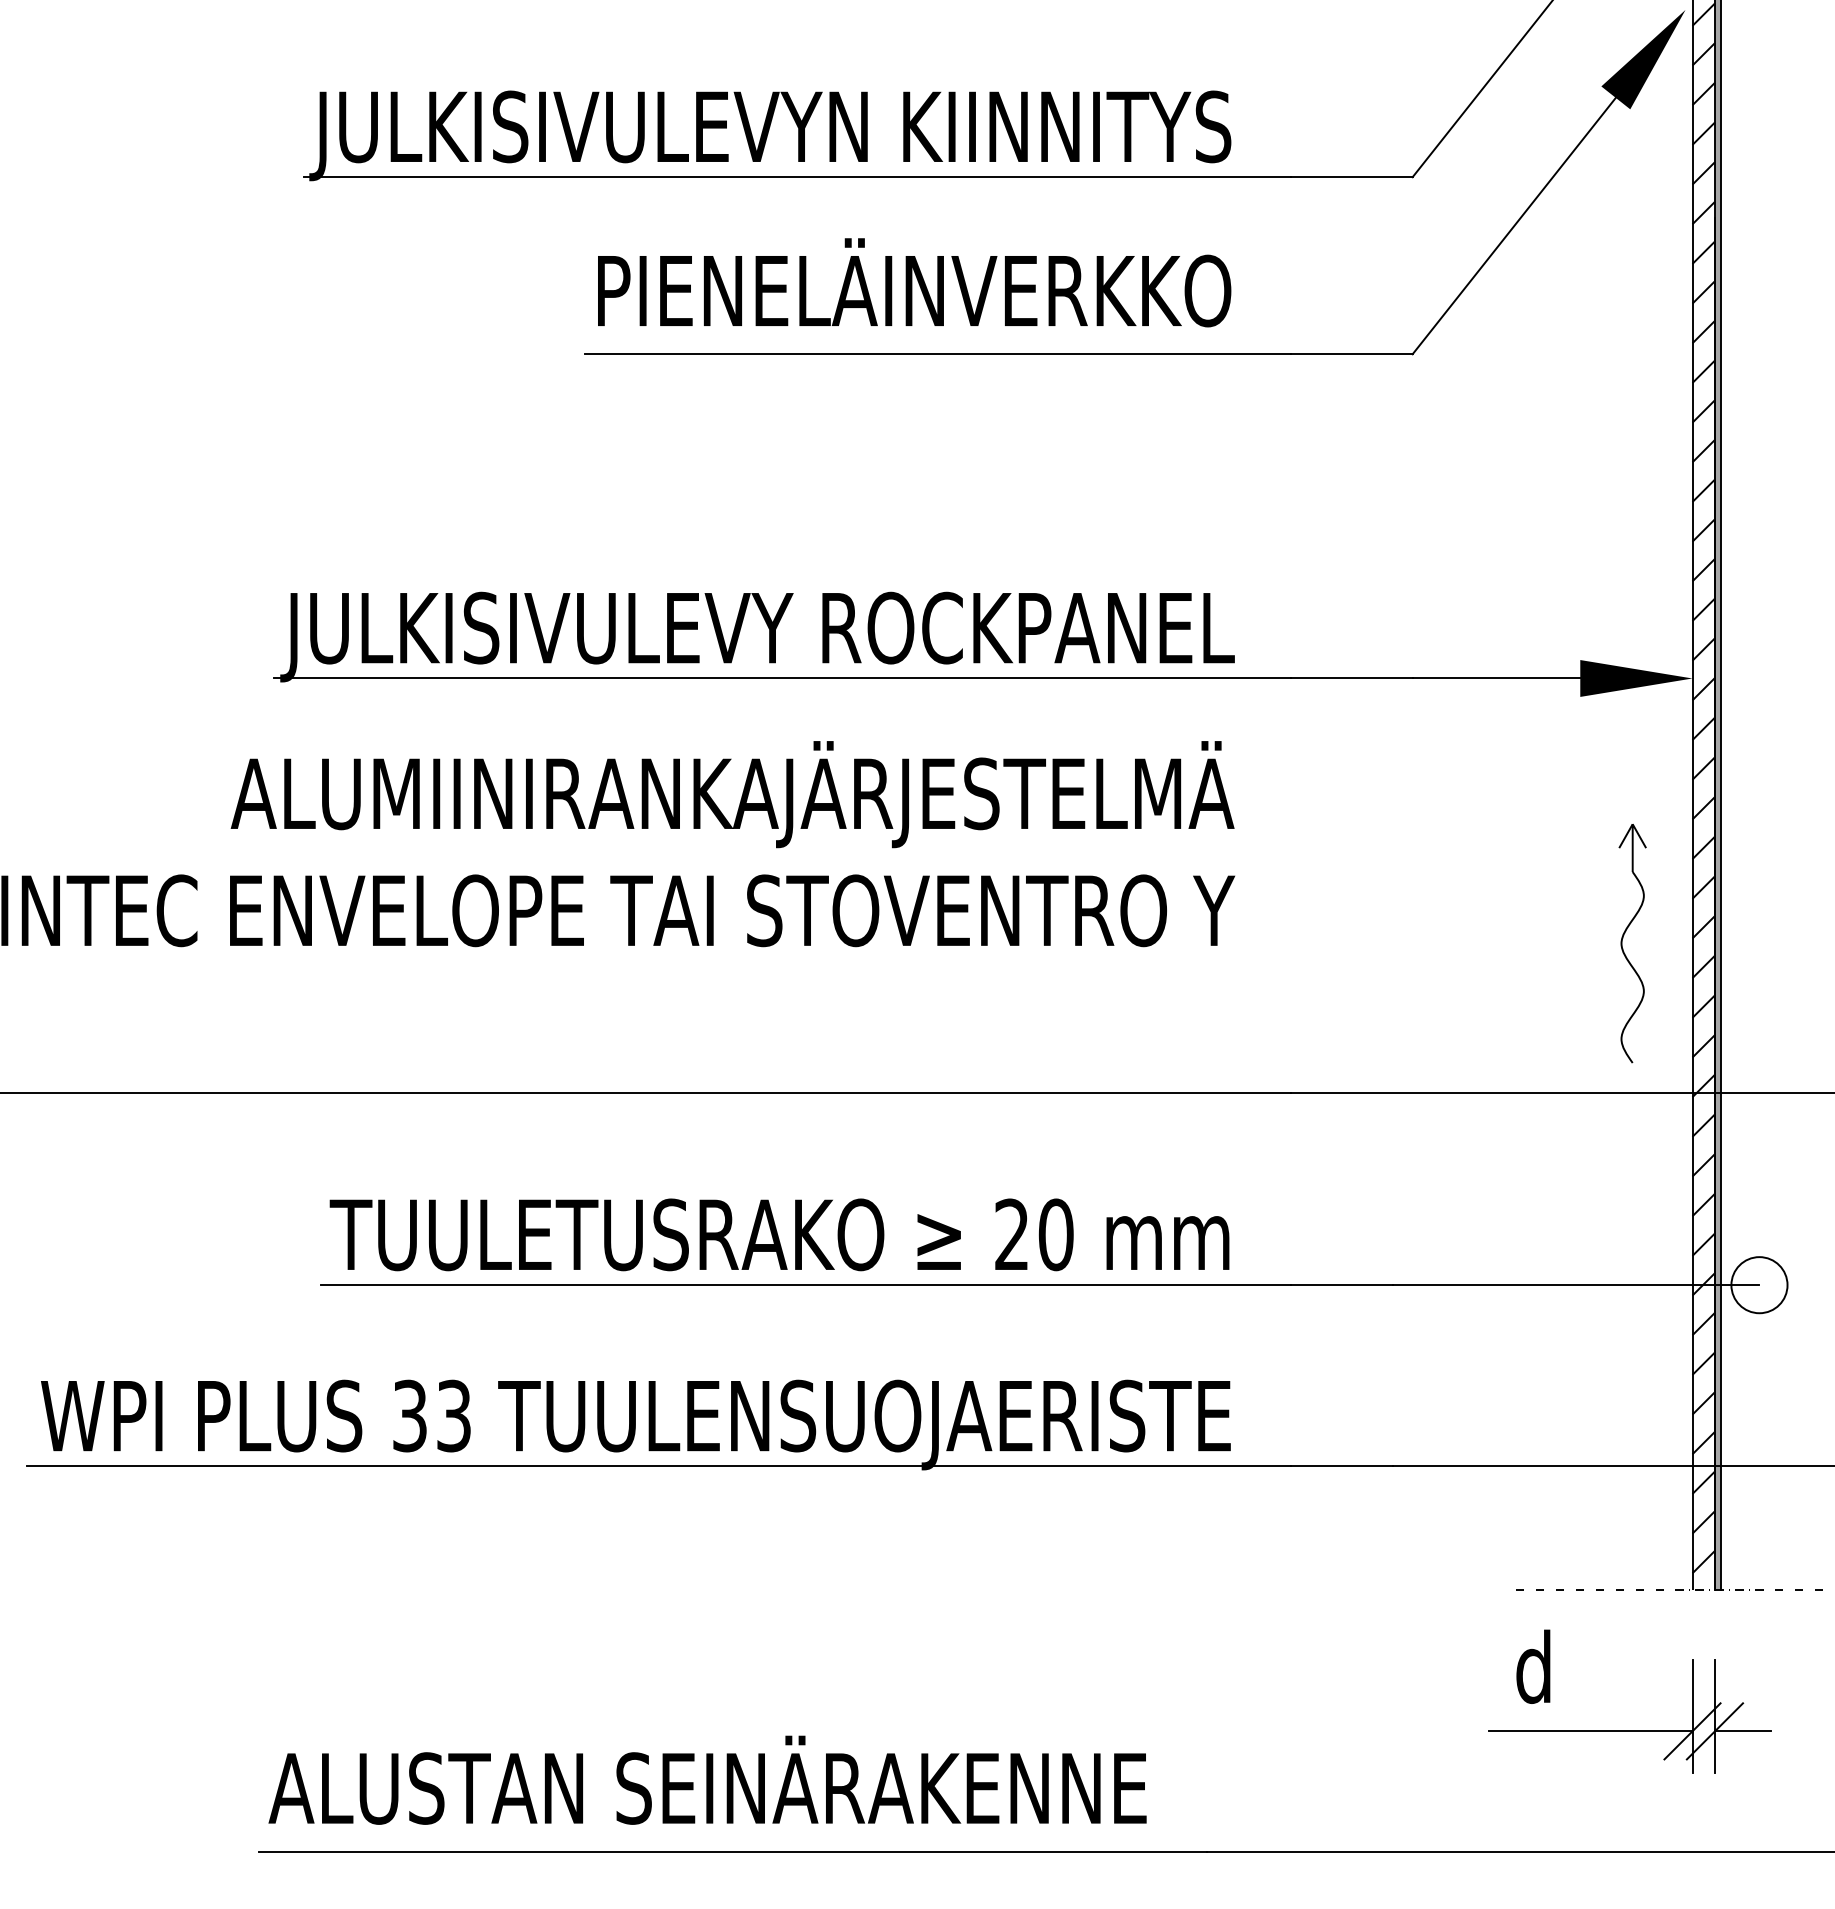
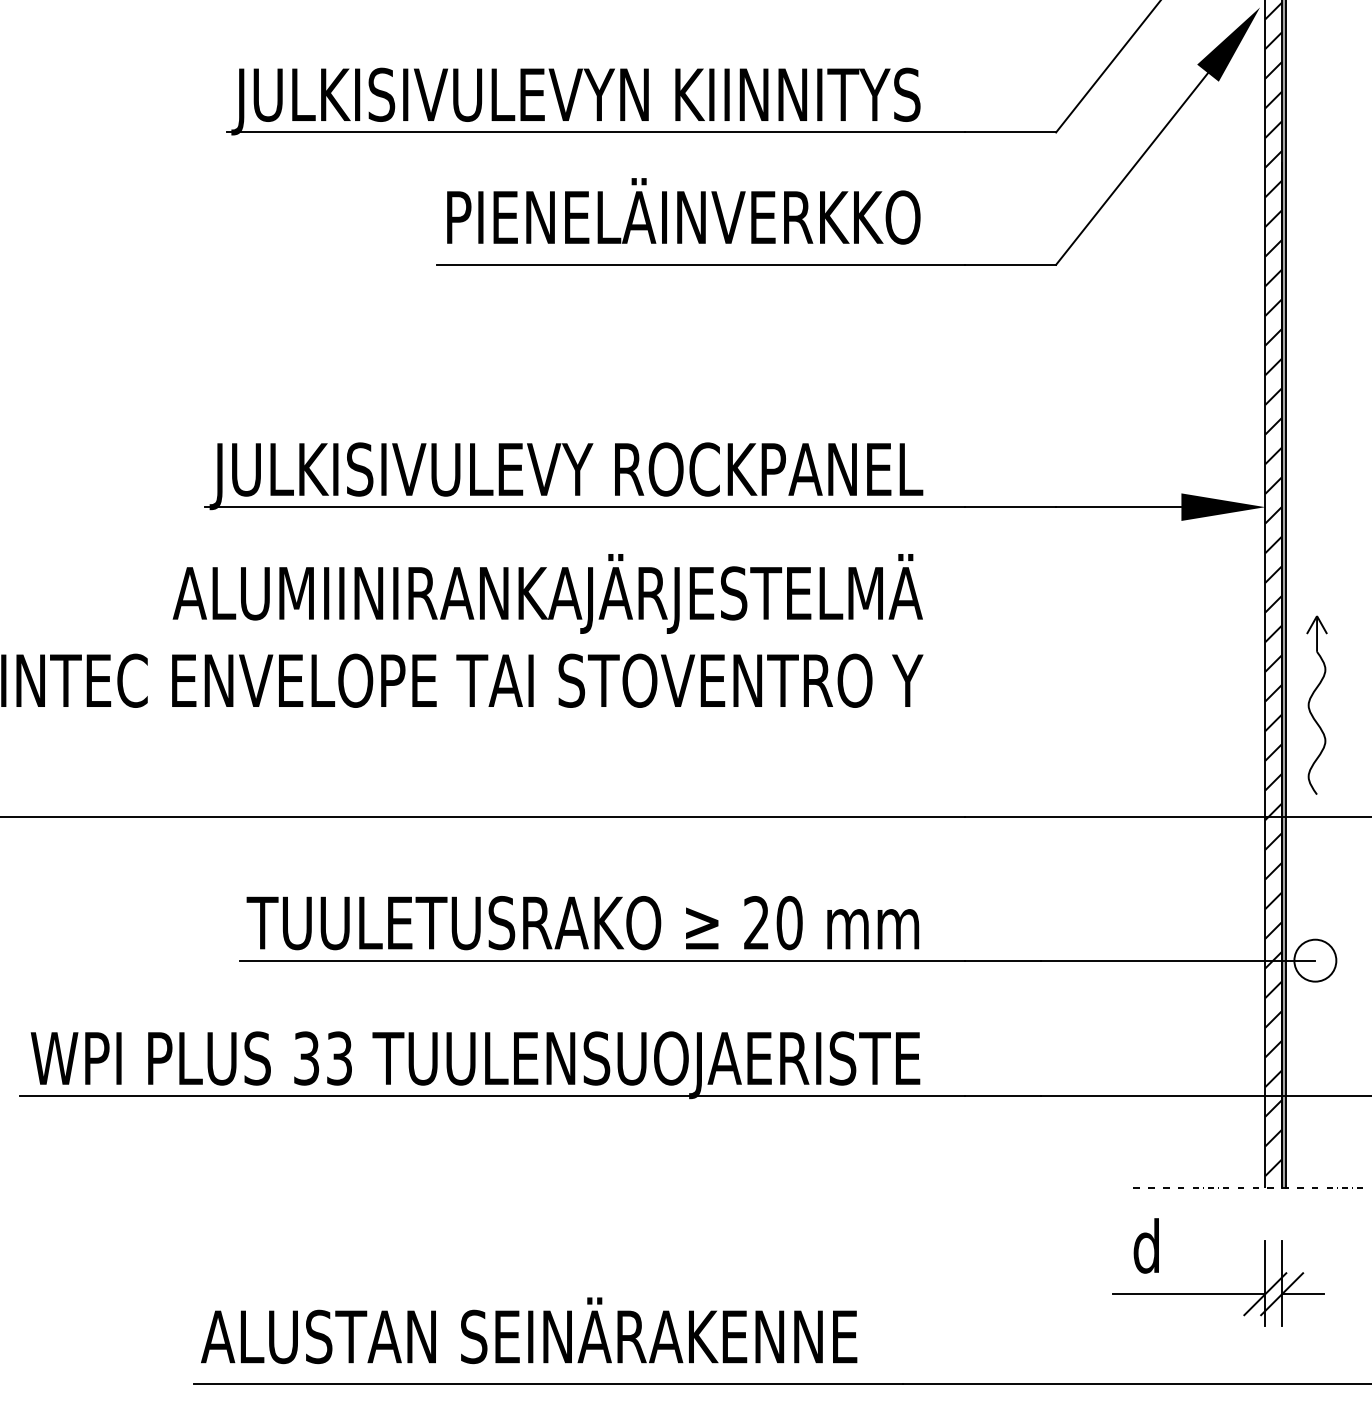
part: (1622, 943) -> (1309, 705), moved

